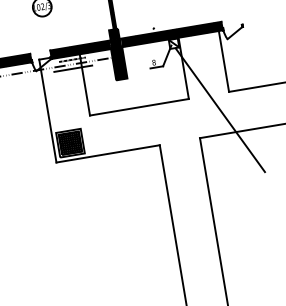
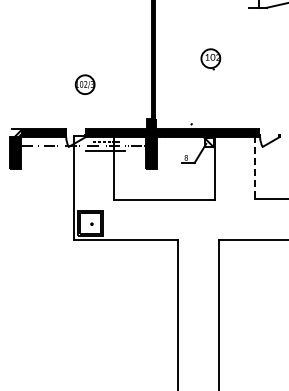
line: (223, 60) -> (255, 167), solid -> dashed
line: (220, 110) -> (243, 215), removed
hatch: (70, 143) -> (90, 223), removed

